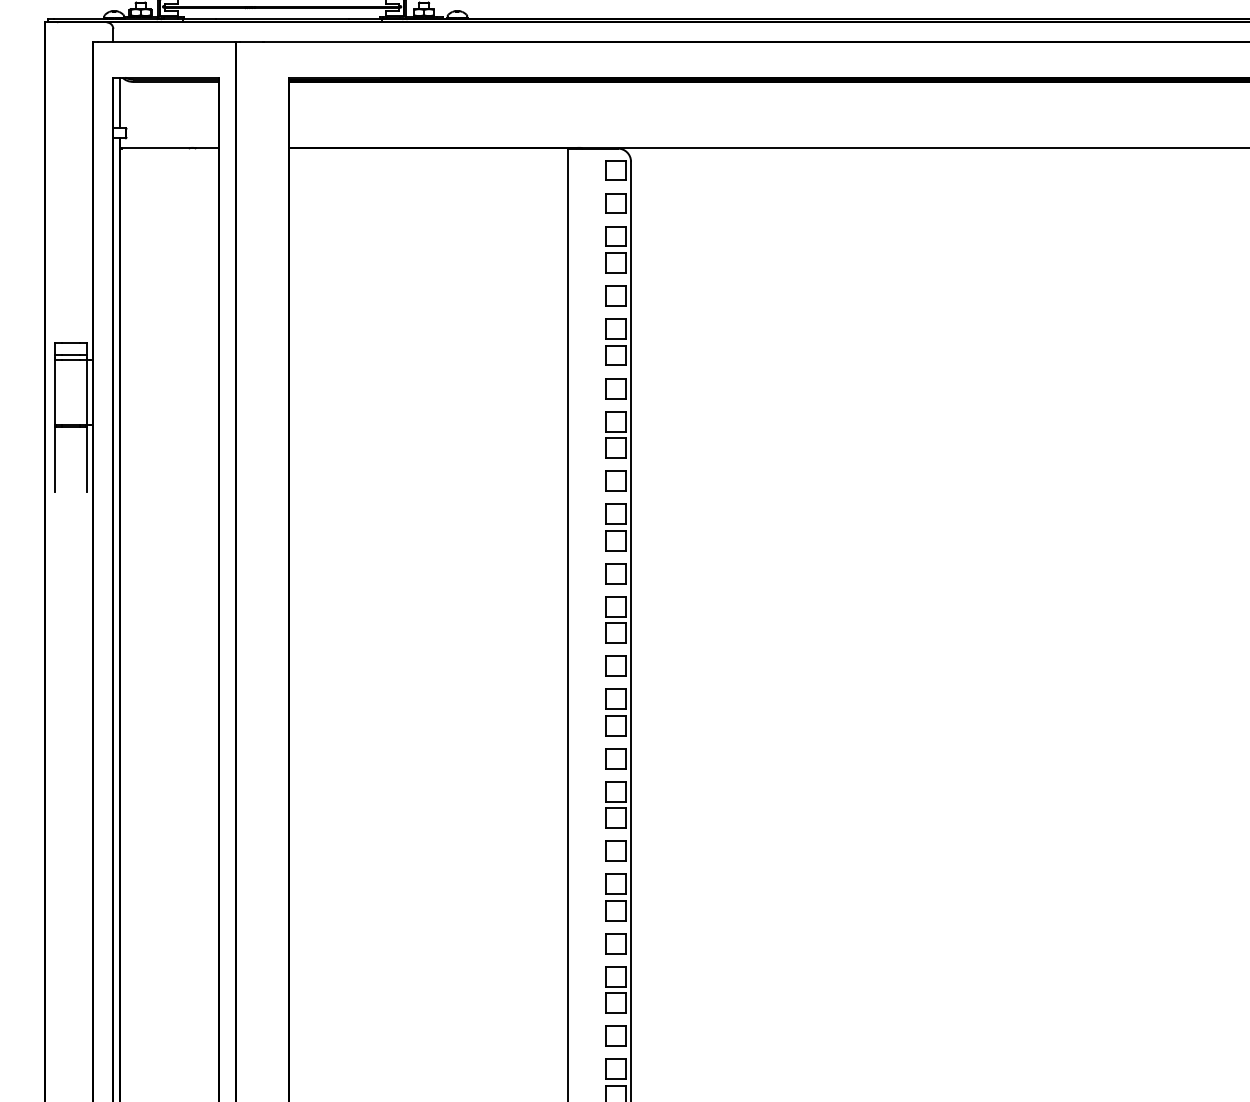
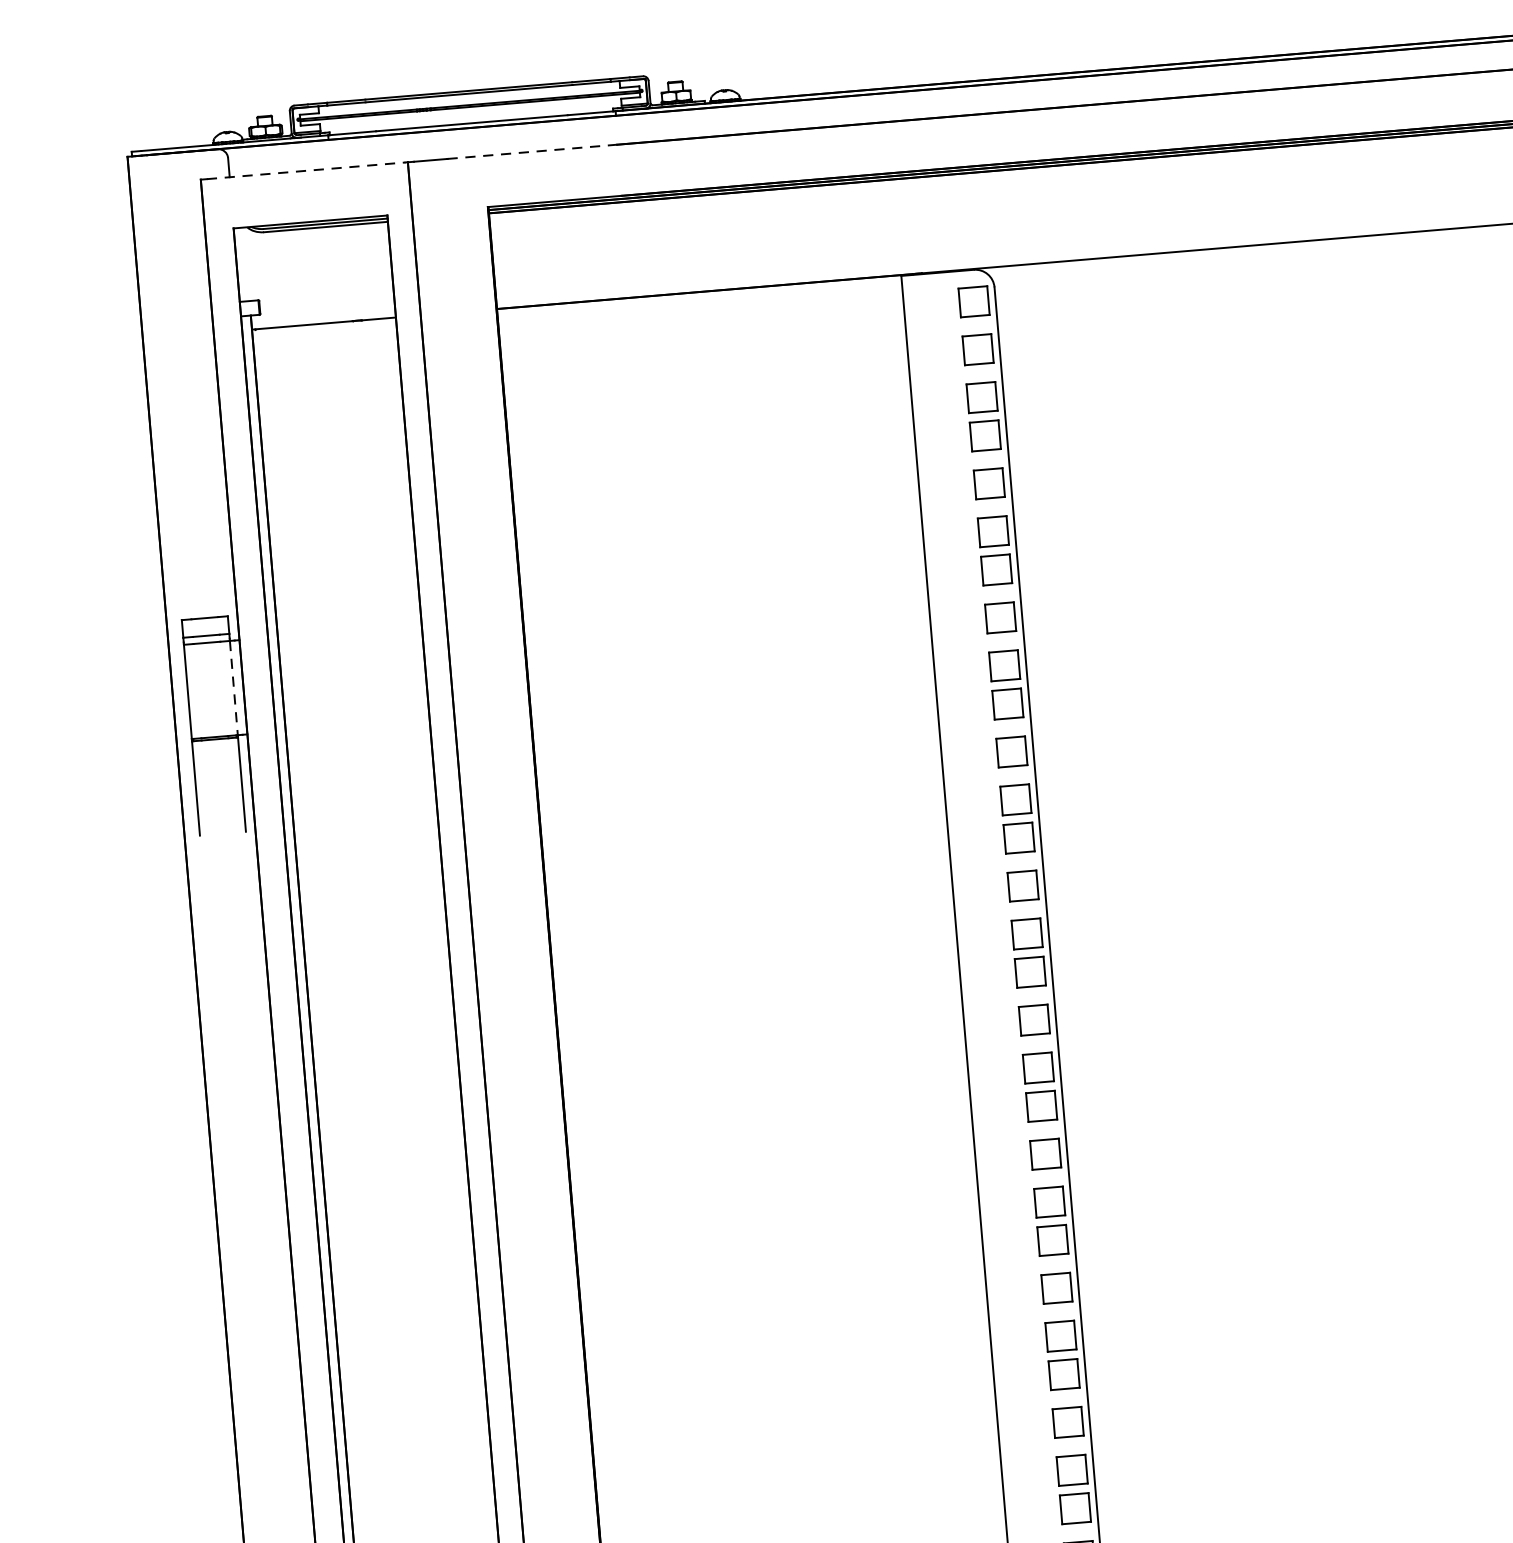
line: (166, 42) -> (306, 171), solid -> dashed
line: (322, 42) -> (532, 152), solid -> dashed
line: (119, 102) -> (245, 263), removed
line: (86, 392) -> (233, 688), solid -> dashed

